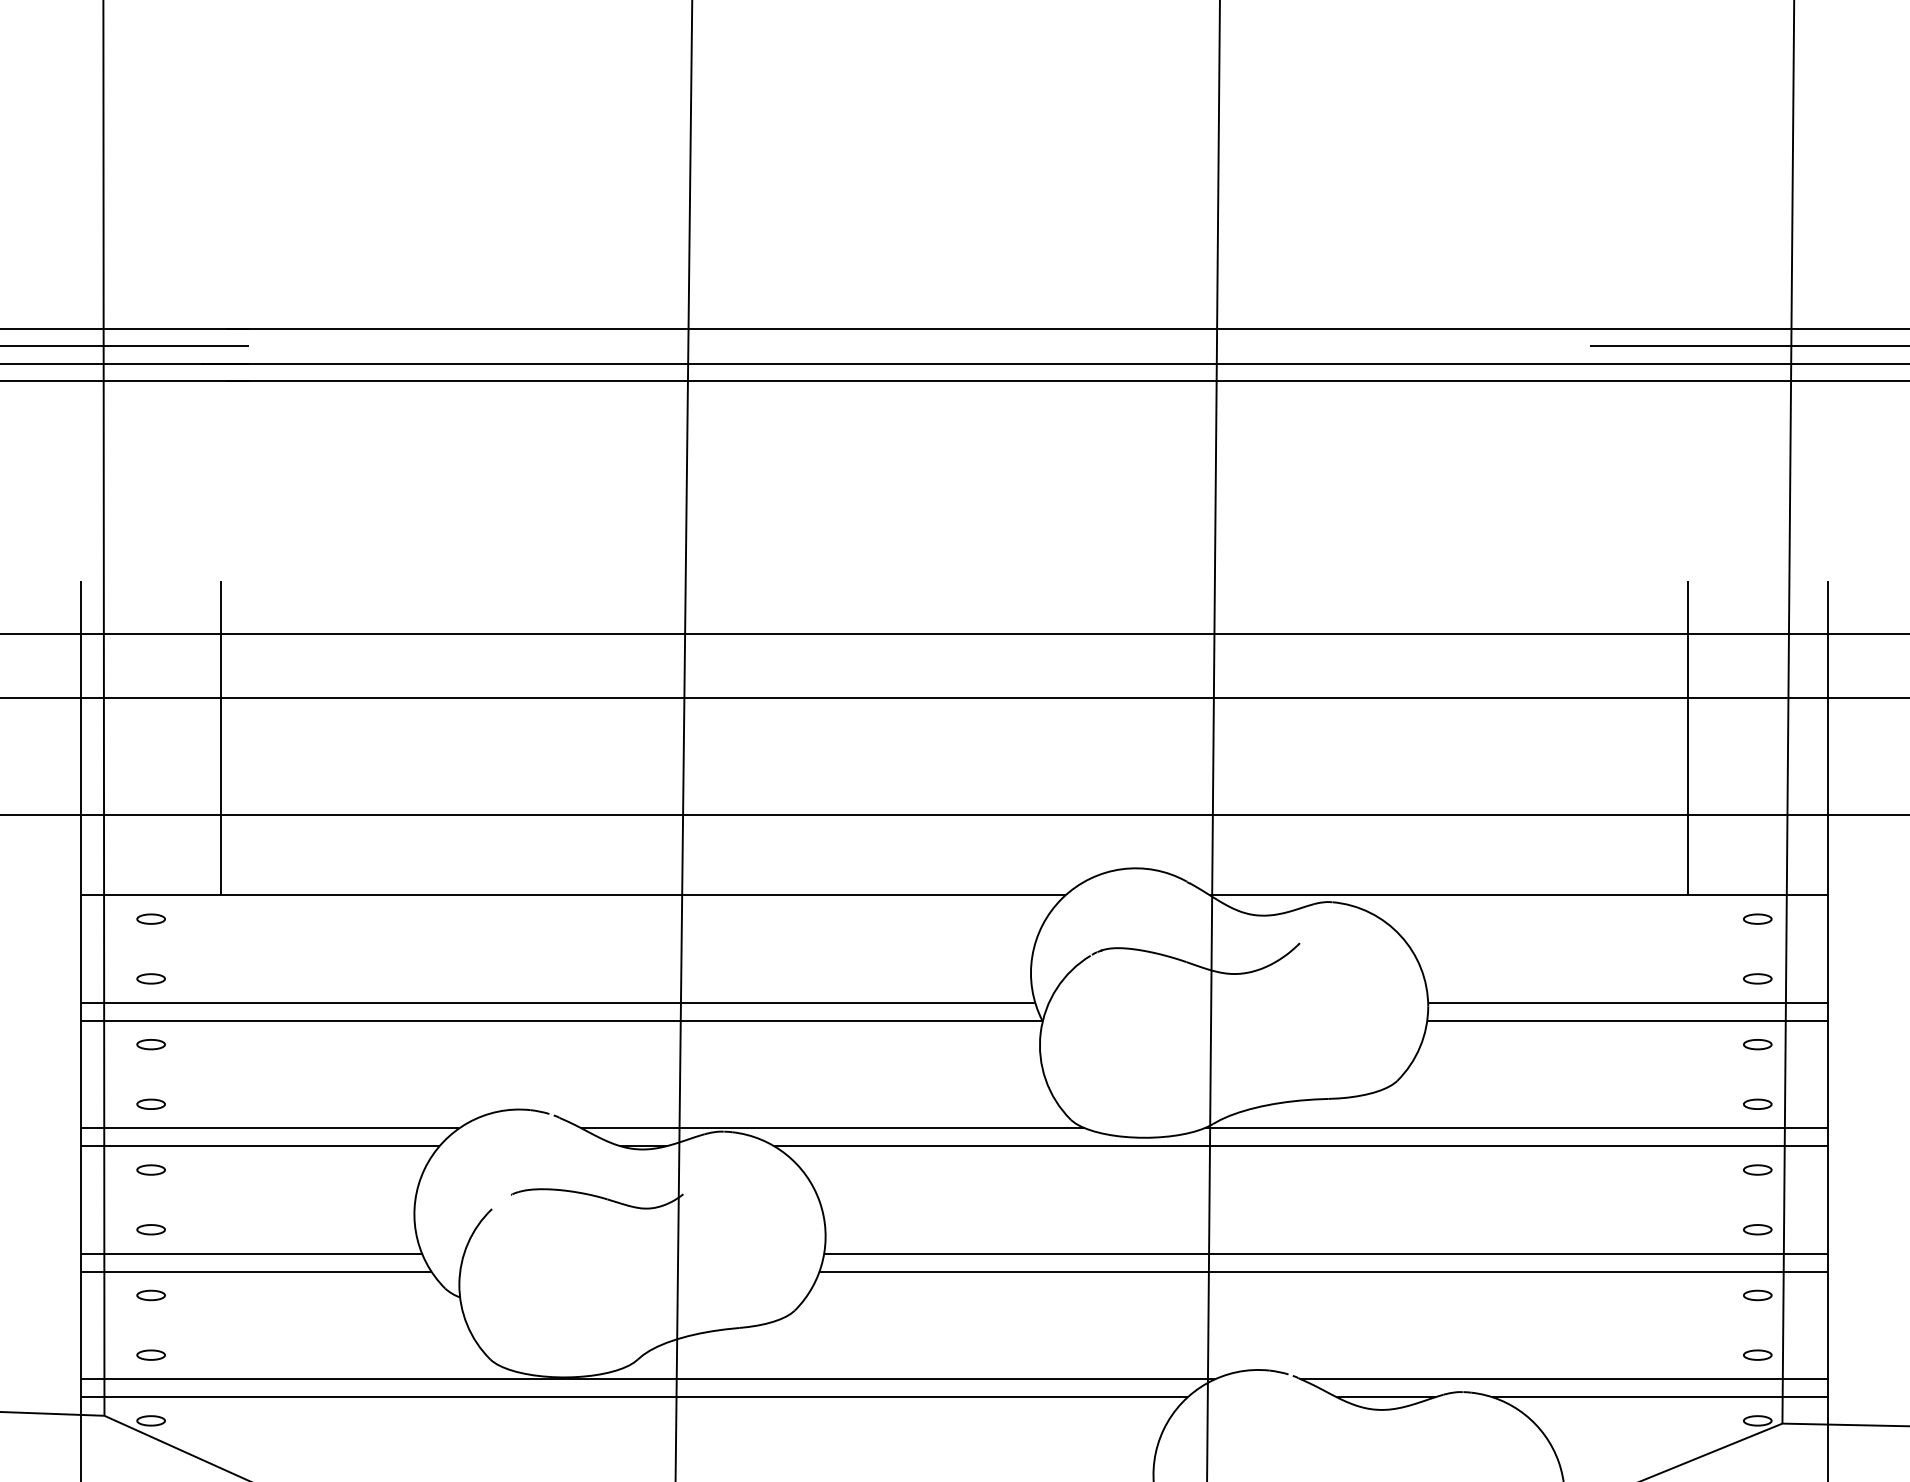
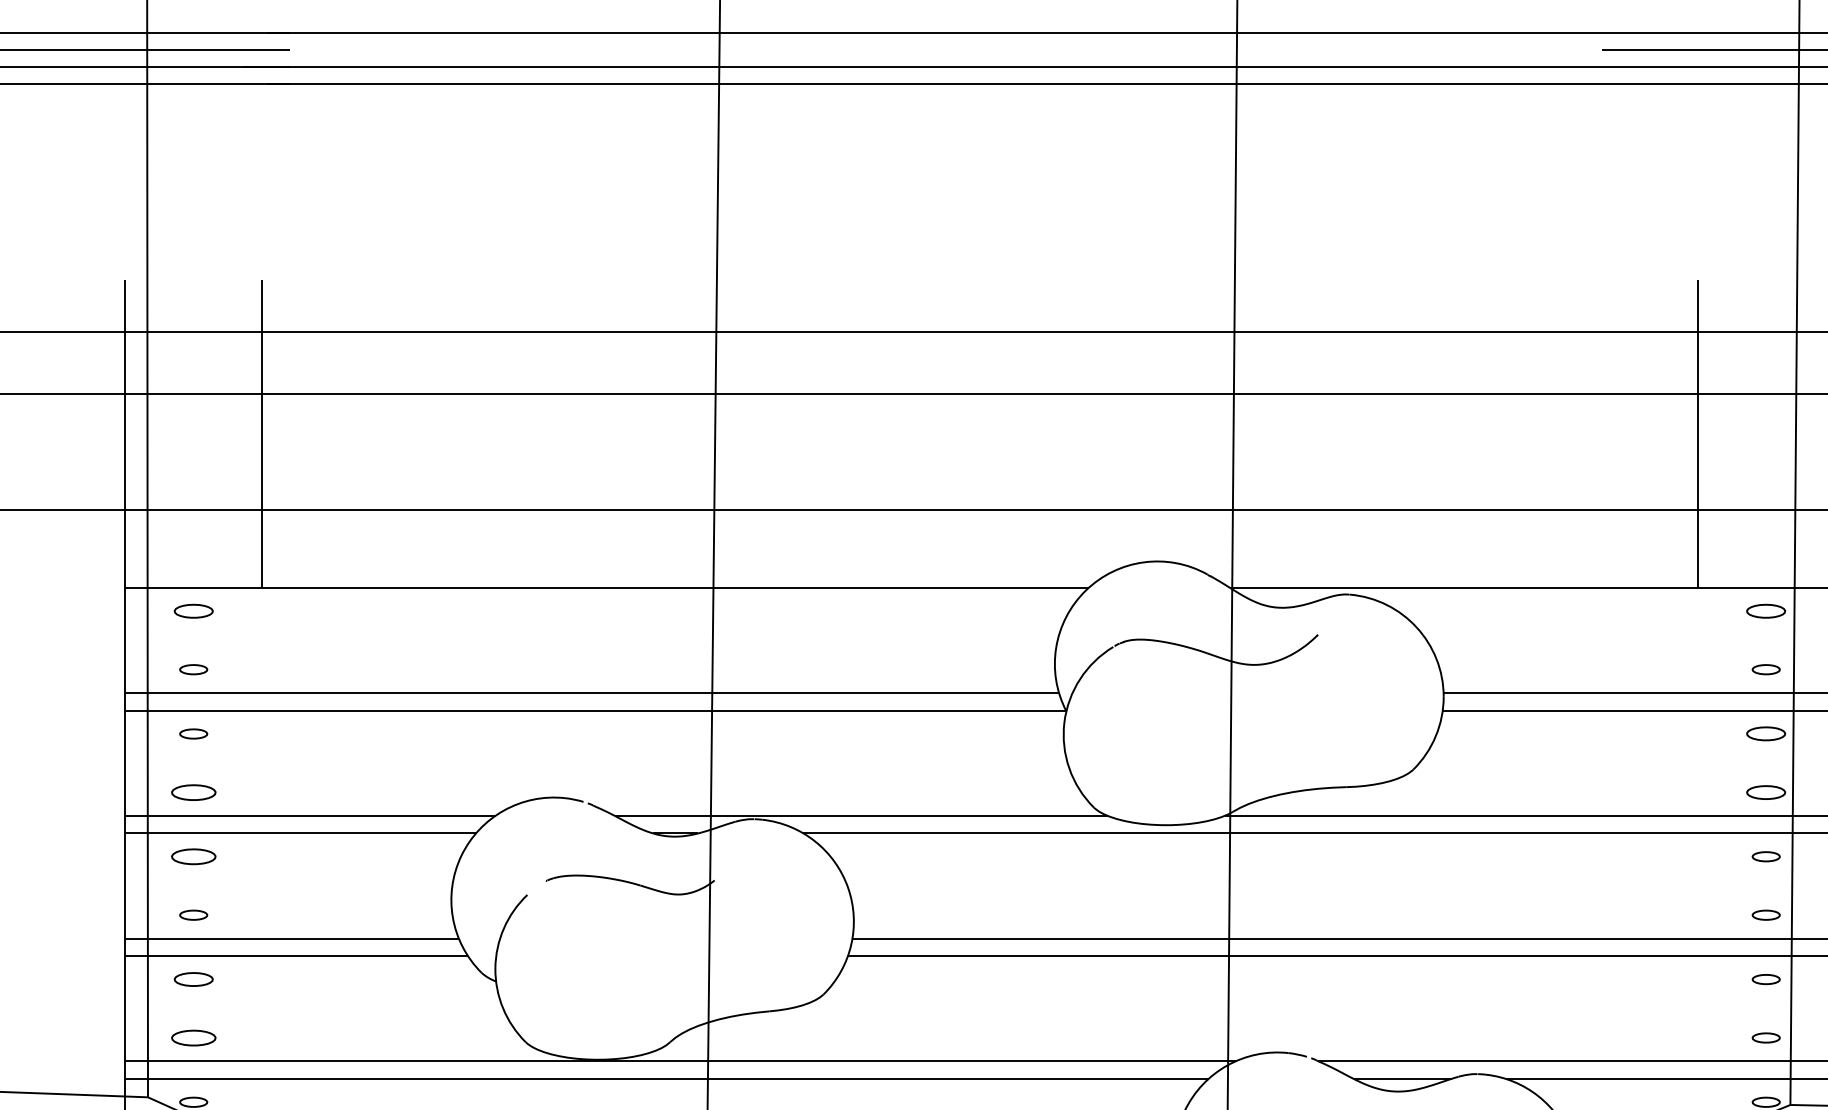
part: (150, 918) -> (193, 610), size x1.4
part: (1757, 918) -> (1765, 610), size x1.4
part: (1757, 1044) -> (1765, 733), size x1.4
part: (150, 1103) -> (193, 791), size x1.6
part: (1757, 1103) -> (1765, 791), size x1.4
part: (150, 1169) -> (193, 856), size x1.6
part: (150, 1295) -> (193, 979), size x1.4
part: (150, 1354) -> (193, 1037), size x1.6

